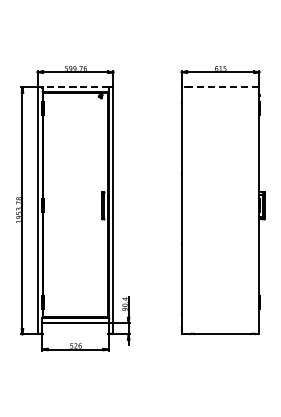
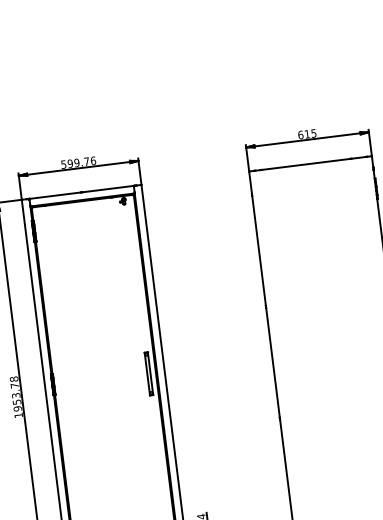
line: (75, 87) -> (81, 192), dashed -> solid
line: (220, 87) -> (310, 163), dashed -> solid

